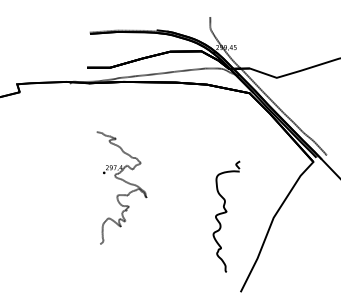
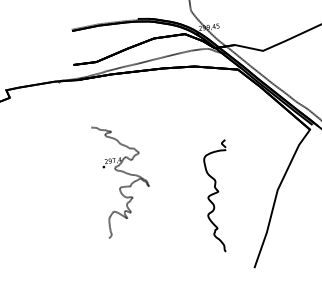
part: (226, 216) -> (218, 196), moved

